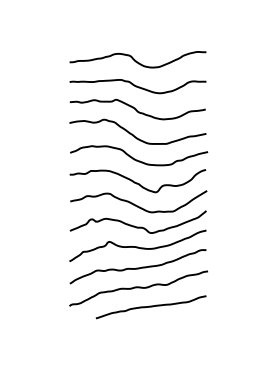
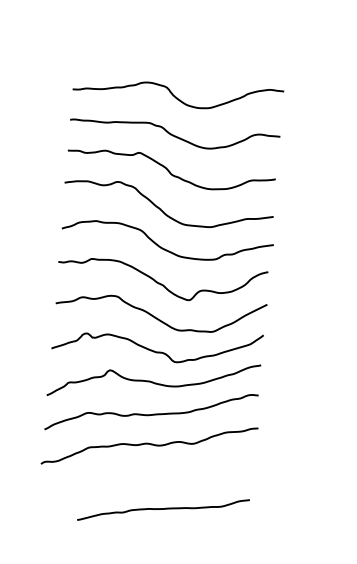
curve: (150, 307) -> (162, 510), moved

